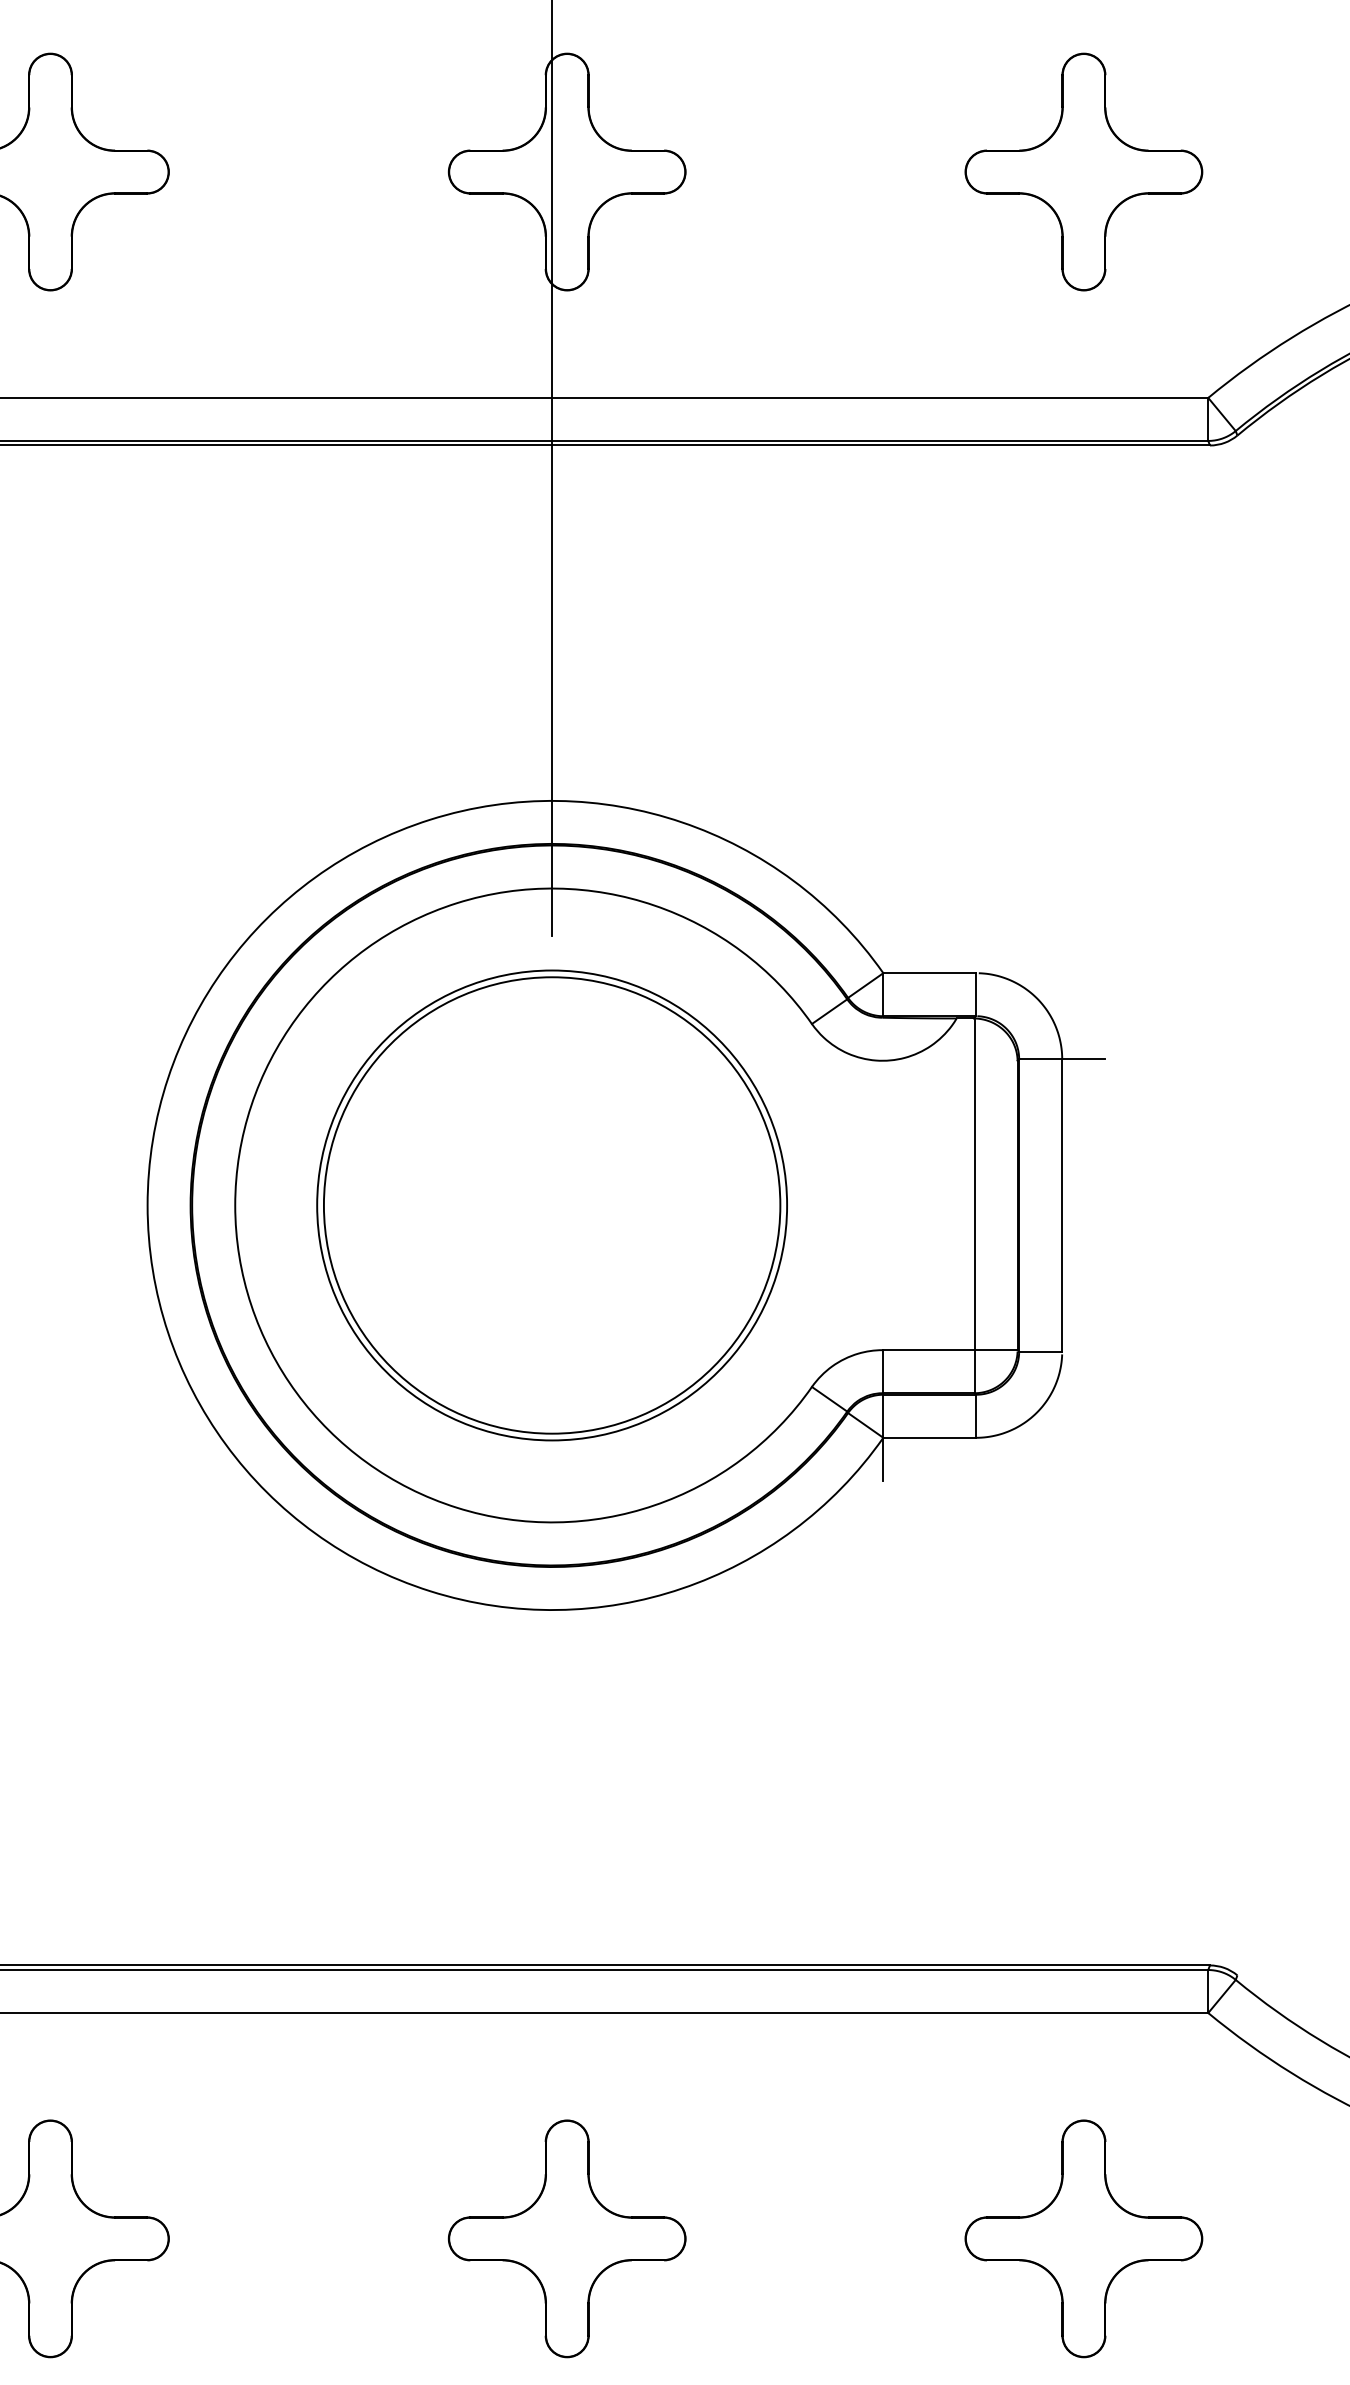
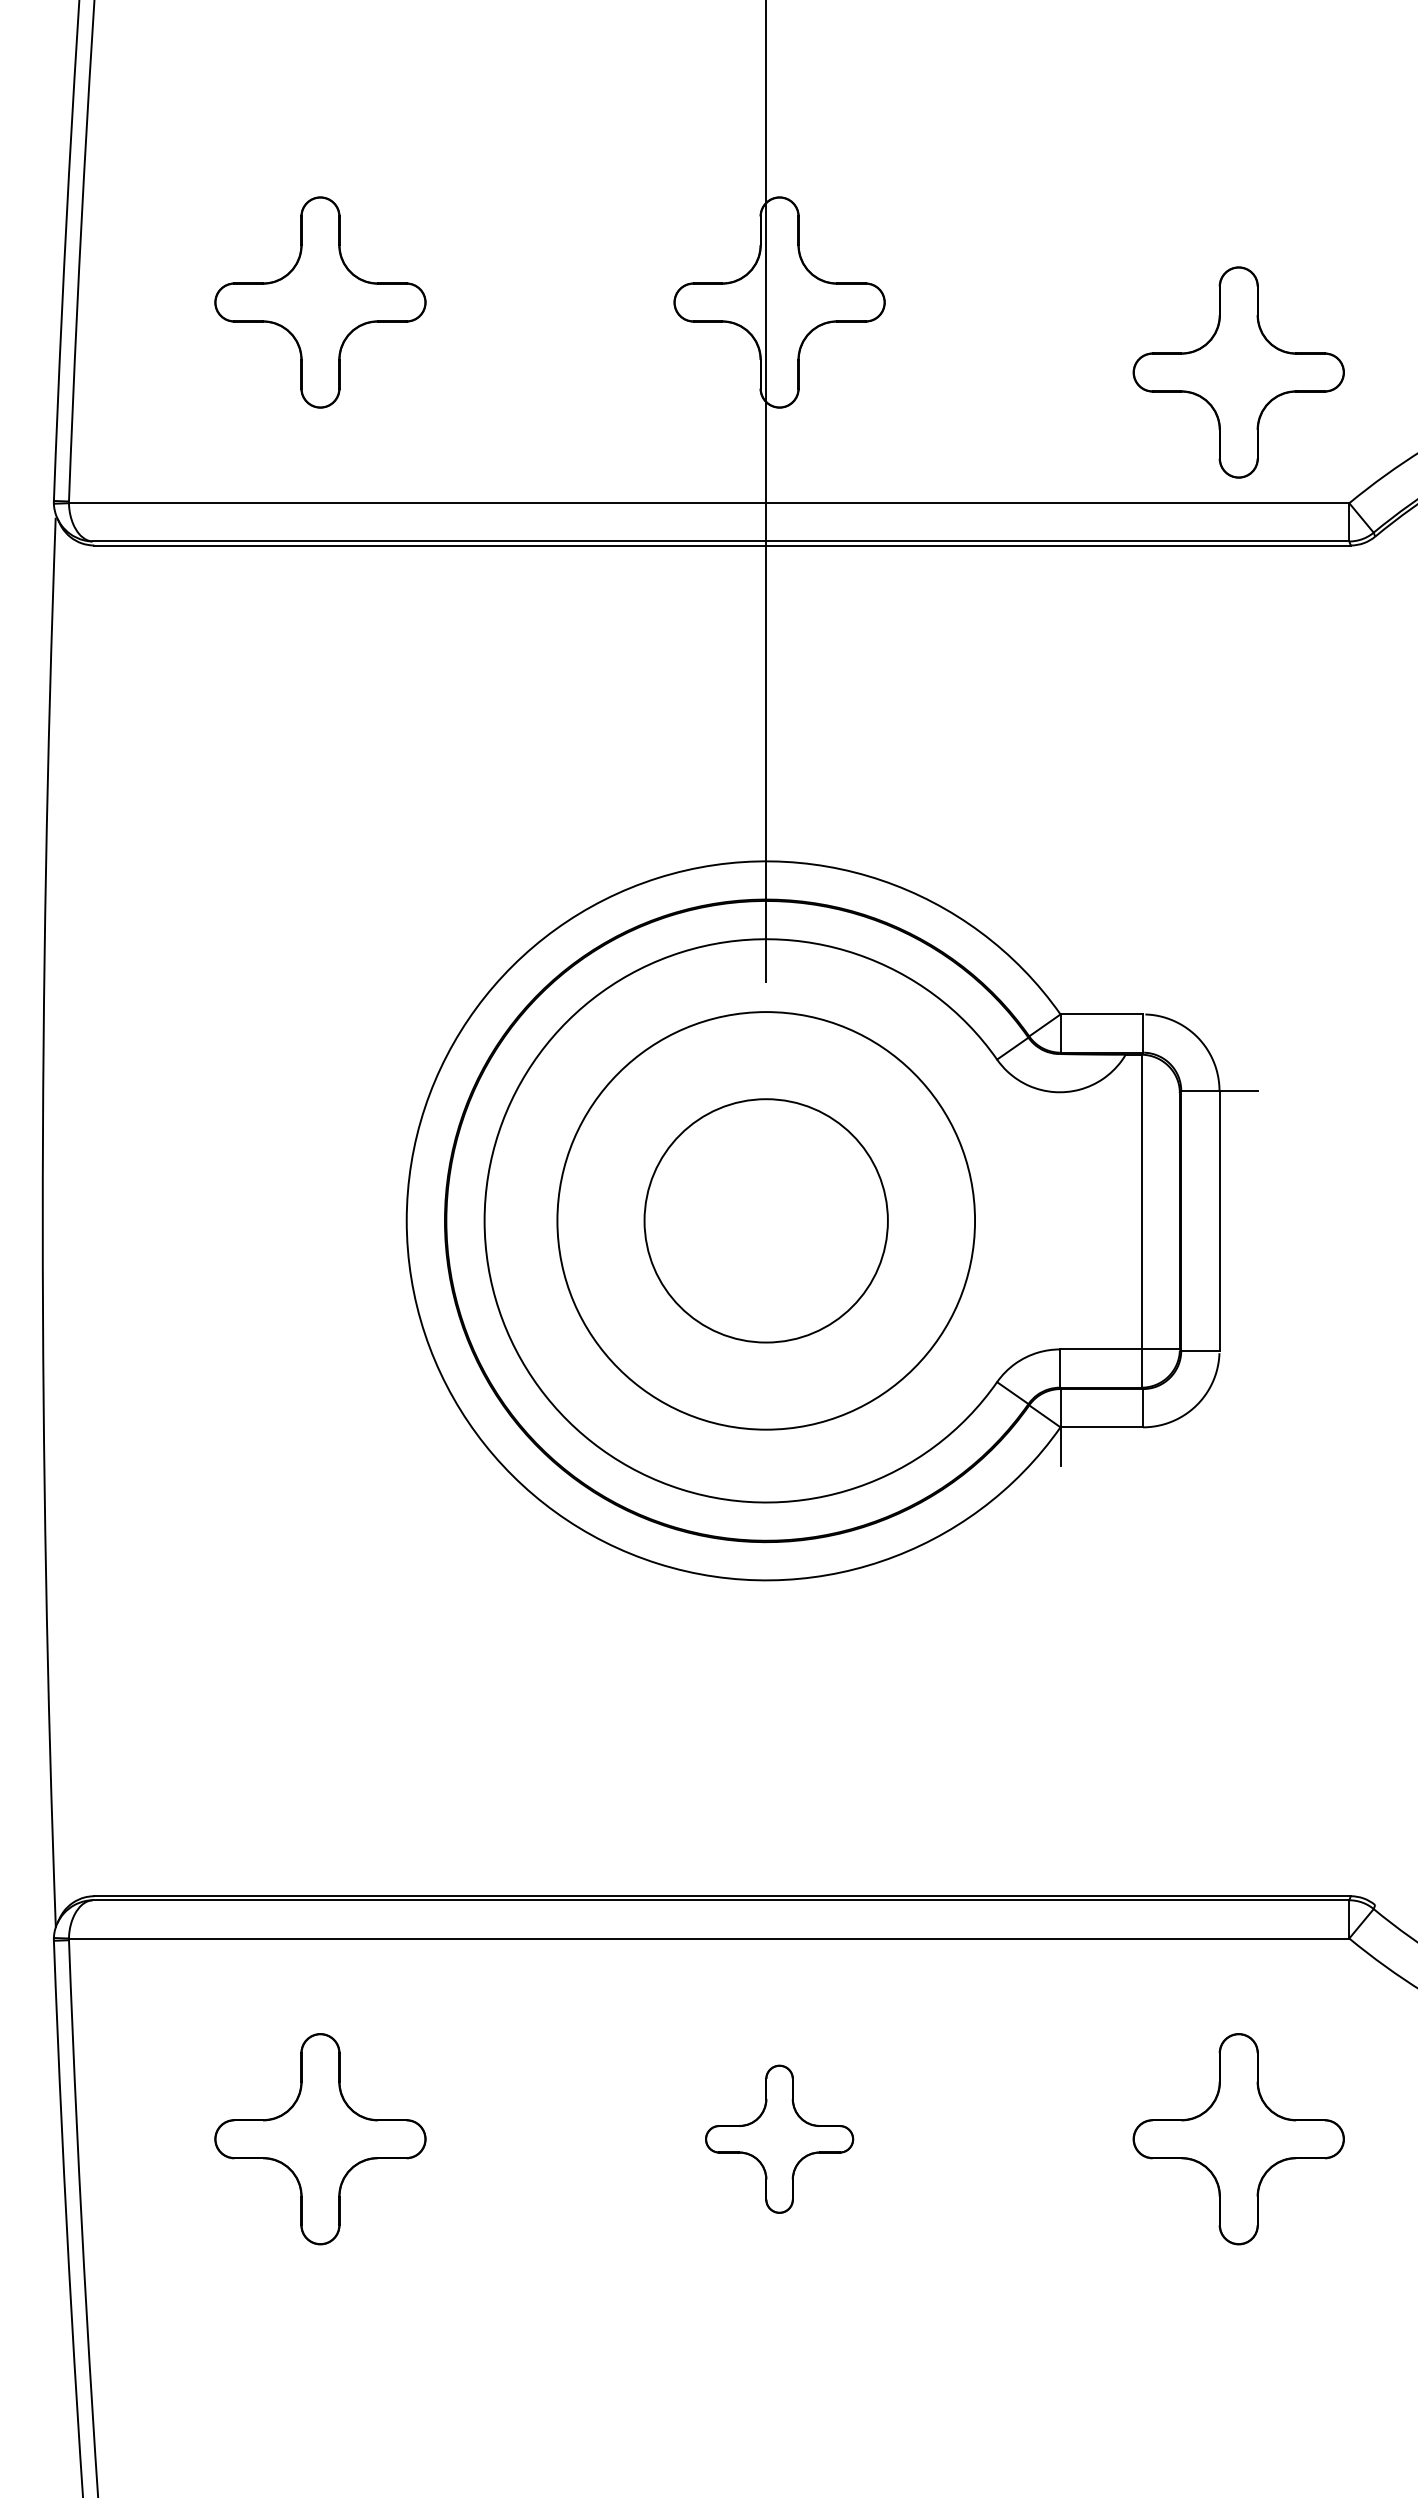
part: (1083, 172) -> (1238, 372), moved
circle: (552, 1205) -> (766, 1220), size x0.6
part: (567, 2239) -> (779, 2139), size x0.7

